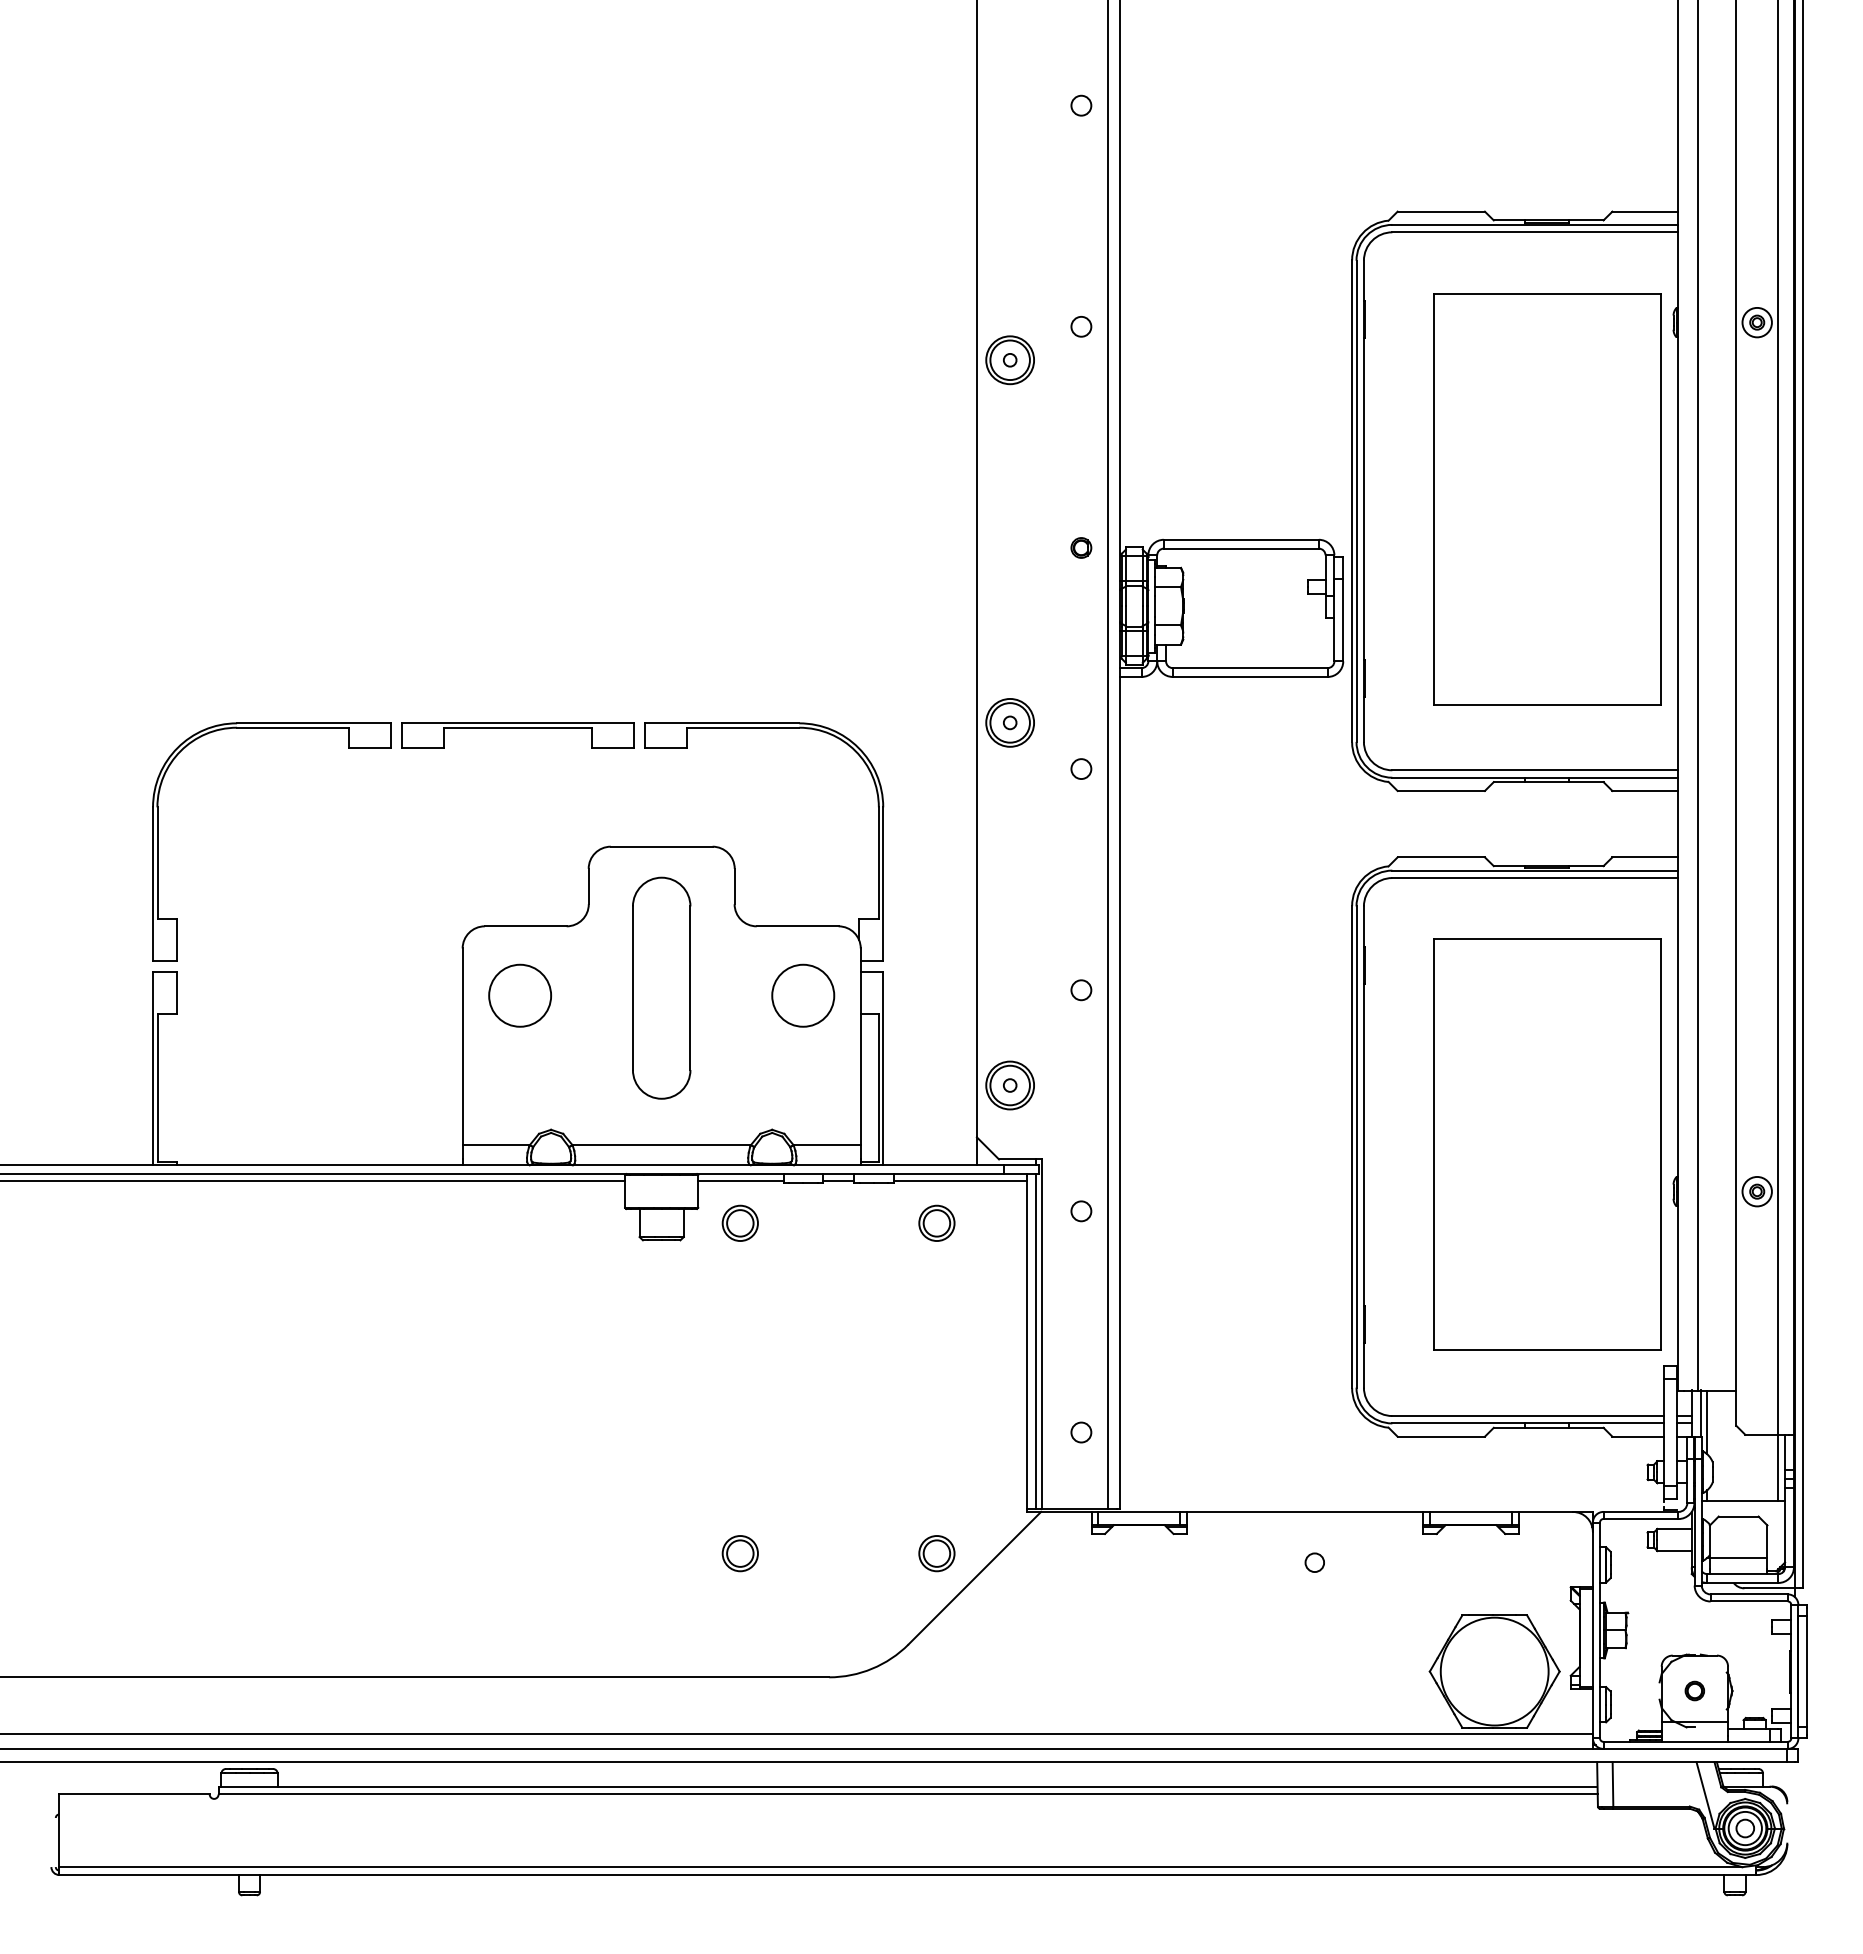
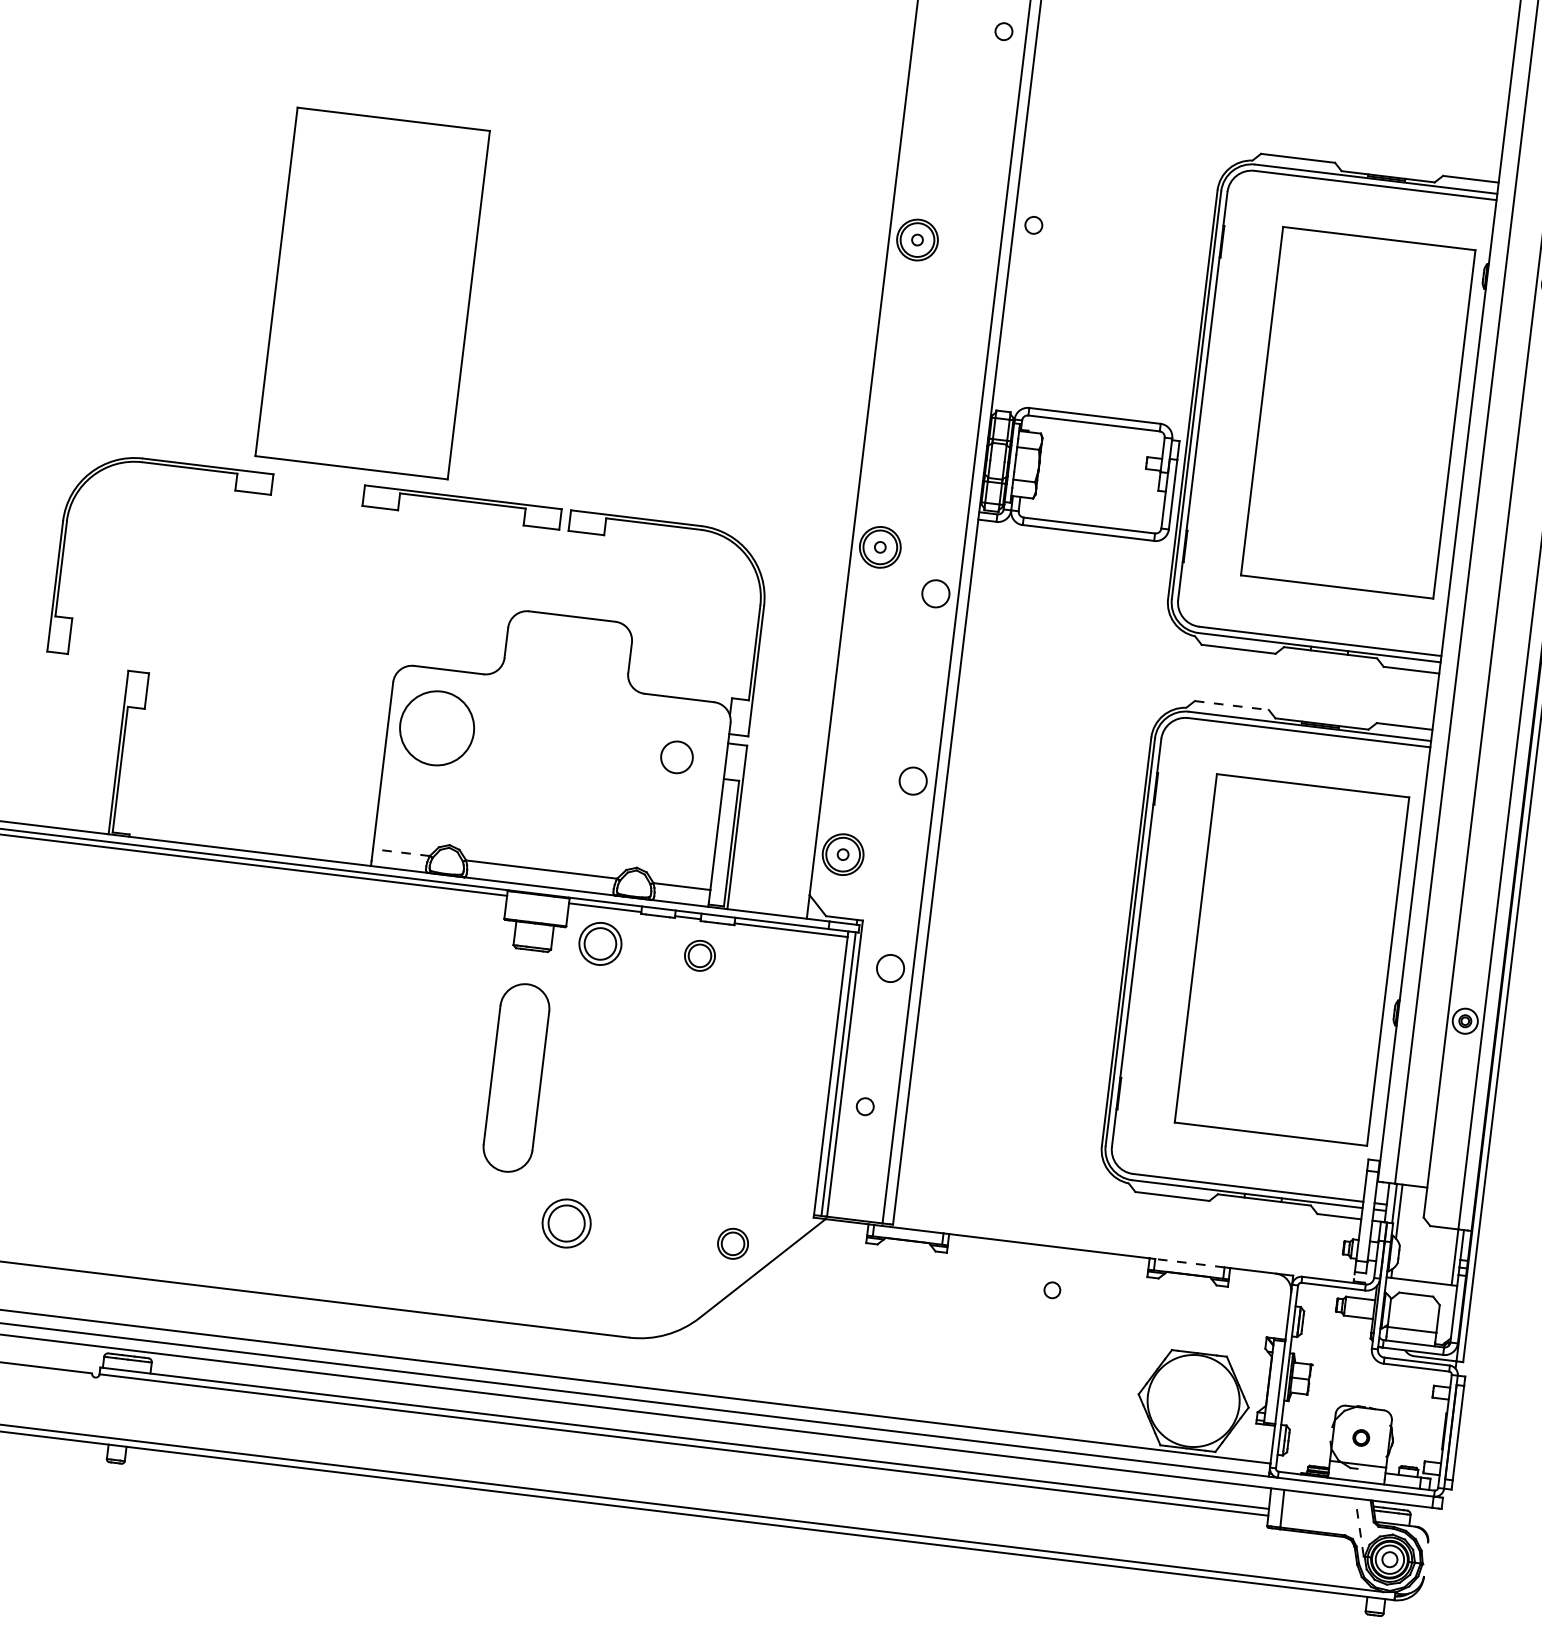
circle: (1081, 326) -> (1033, 225), moved
part: (384, 499) -> (373, 293), added
part: (1081, 547) -> (958, 406), removed
part: (271, 728) -> (171, 466), moved
circle: (1081, 768) -> (936, 593), size x1.6
line: (1441, 857) -> (1232, 705), solid -> dashed
part: (661, 987) -> (516, 1077), moved
circle: (1081, 990) -> (913, 781), size x1.6
circle: (520, 995) -> (437, 728), size x1.4
circle: (803, 995) -> (677, 757), size x0.6
line: (496, 1145) -> (401, 852), solid -> dashed
circle: (1081, 1211) -> (890, 968), size x1.6
part: (739, 1222) -> (599, 942), size x1.4
part: (936, 1222) -> (699, 955), moved
circle: (1081, 1432) -> (865, 1106), moved
line: (1470, 1511) -> (1189, 1262), solid -> dashed
part: (739, 1553) -> (565, 1223), size x1.6
line: (1705, 1794) -> (1359, 1526), solid -> dashed

